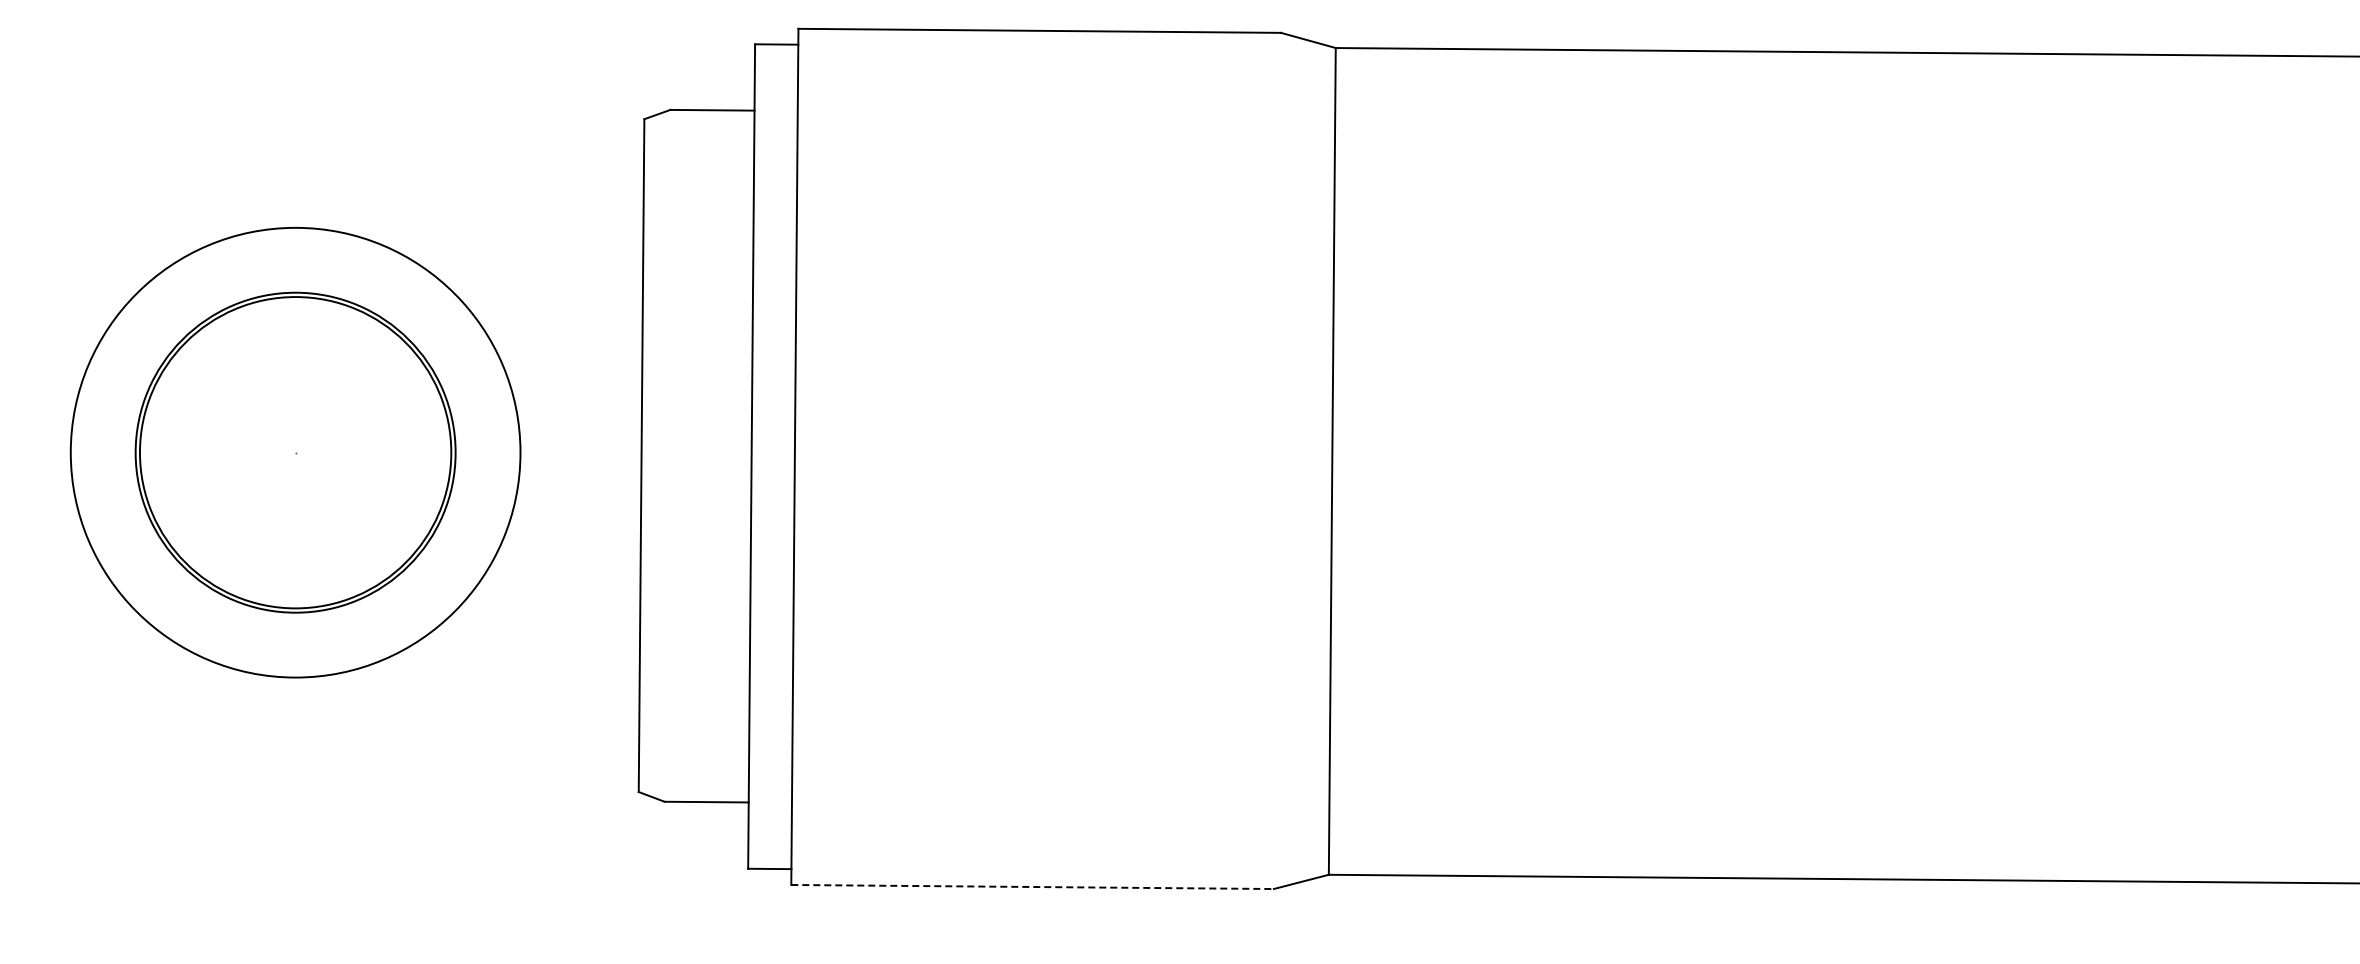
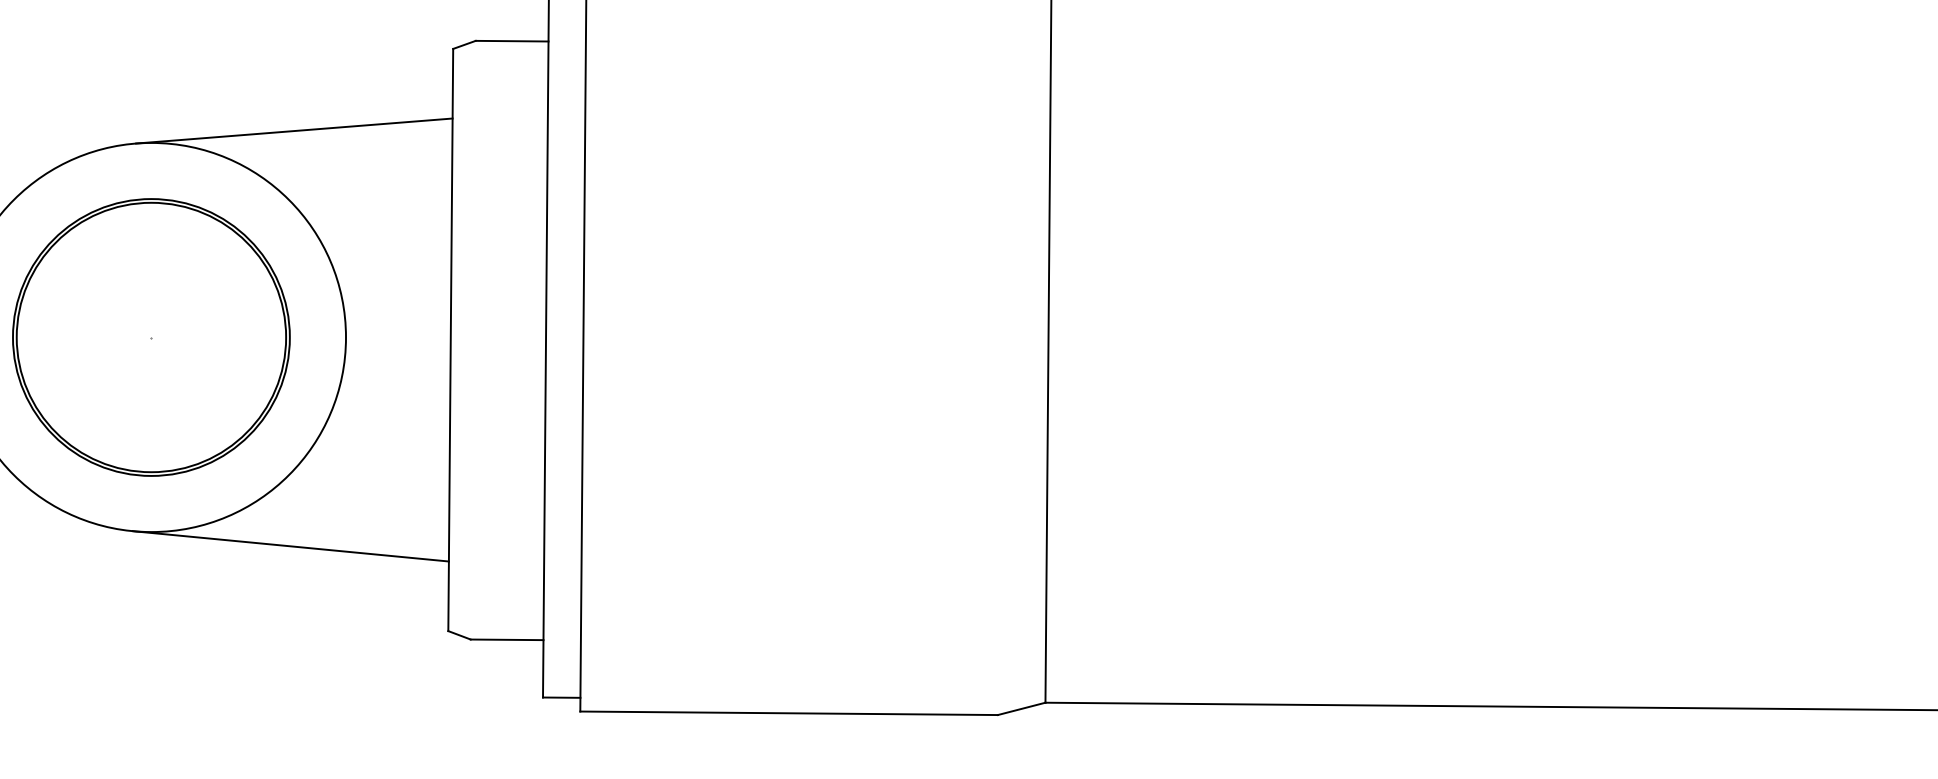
line: (460, 213) -> (294, 130), added
line: (456, 693) -> (290, 545), added
line: (1033, 887) -> (789, 713), dashed -> solid

